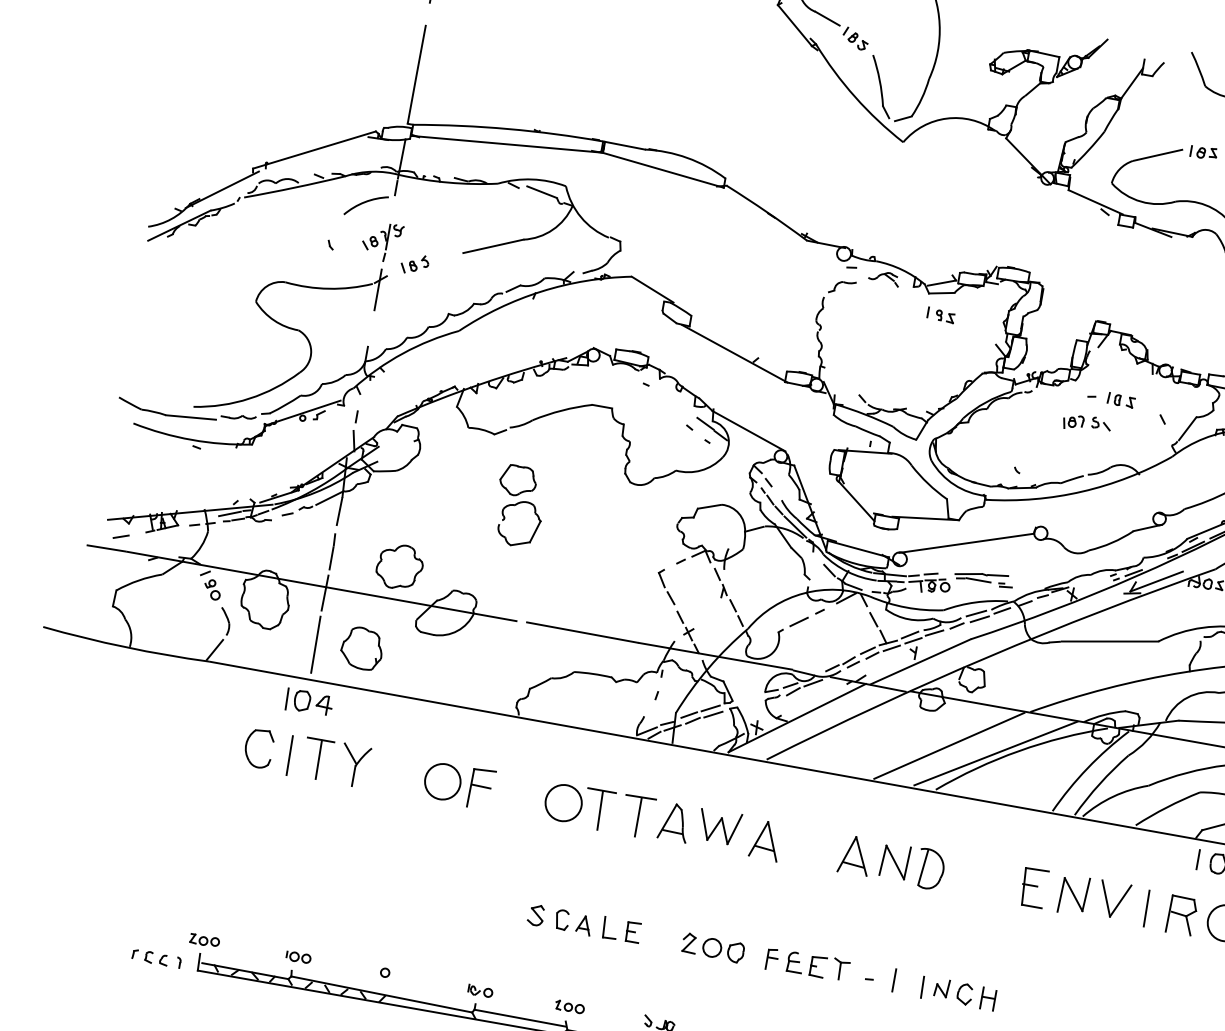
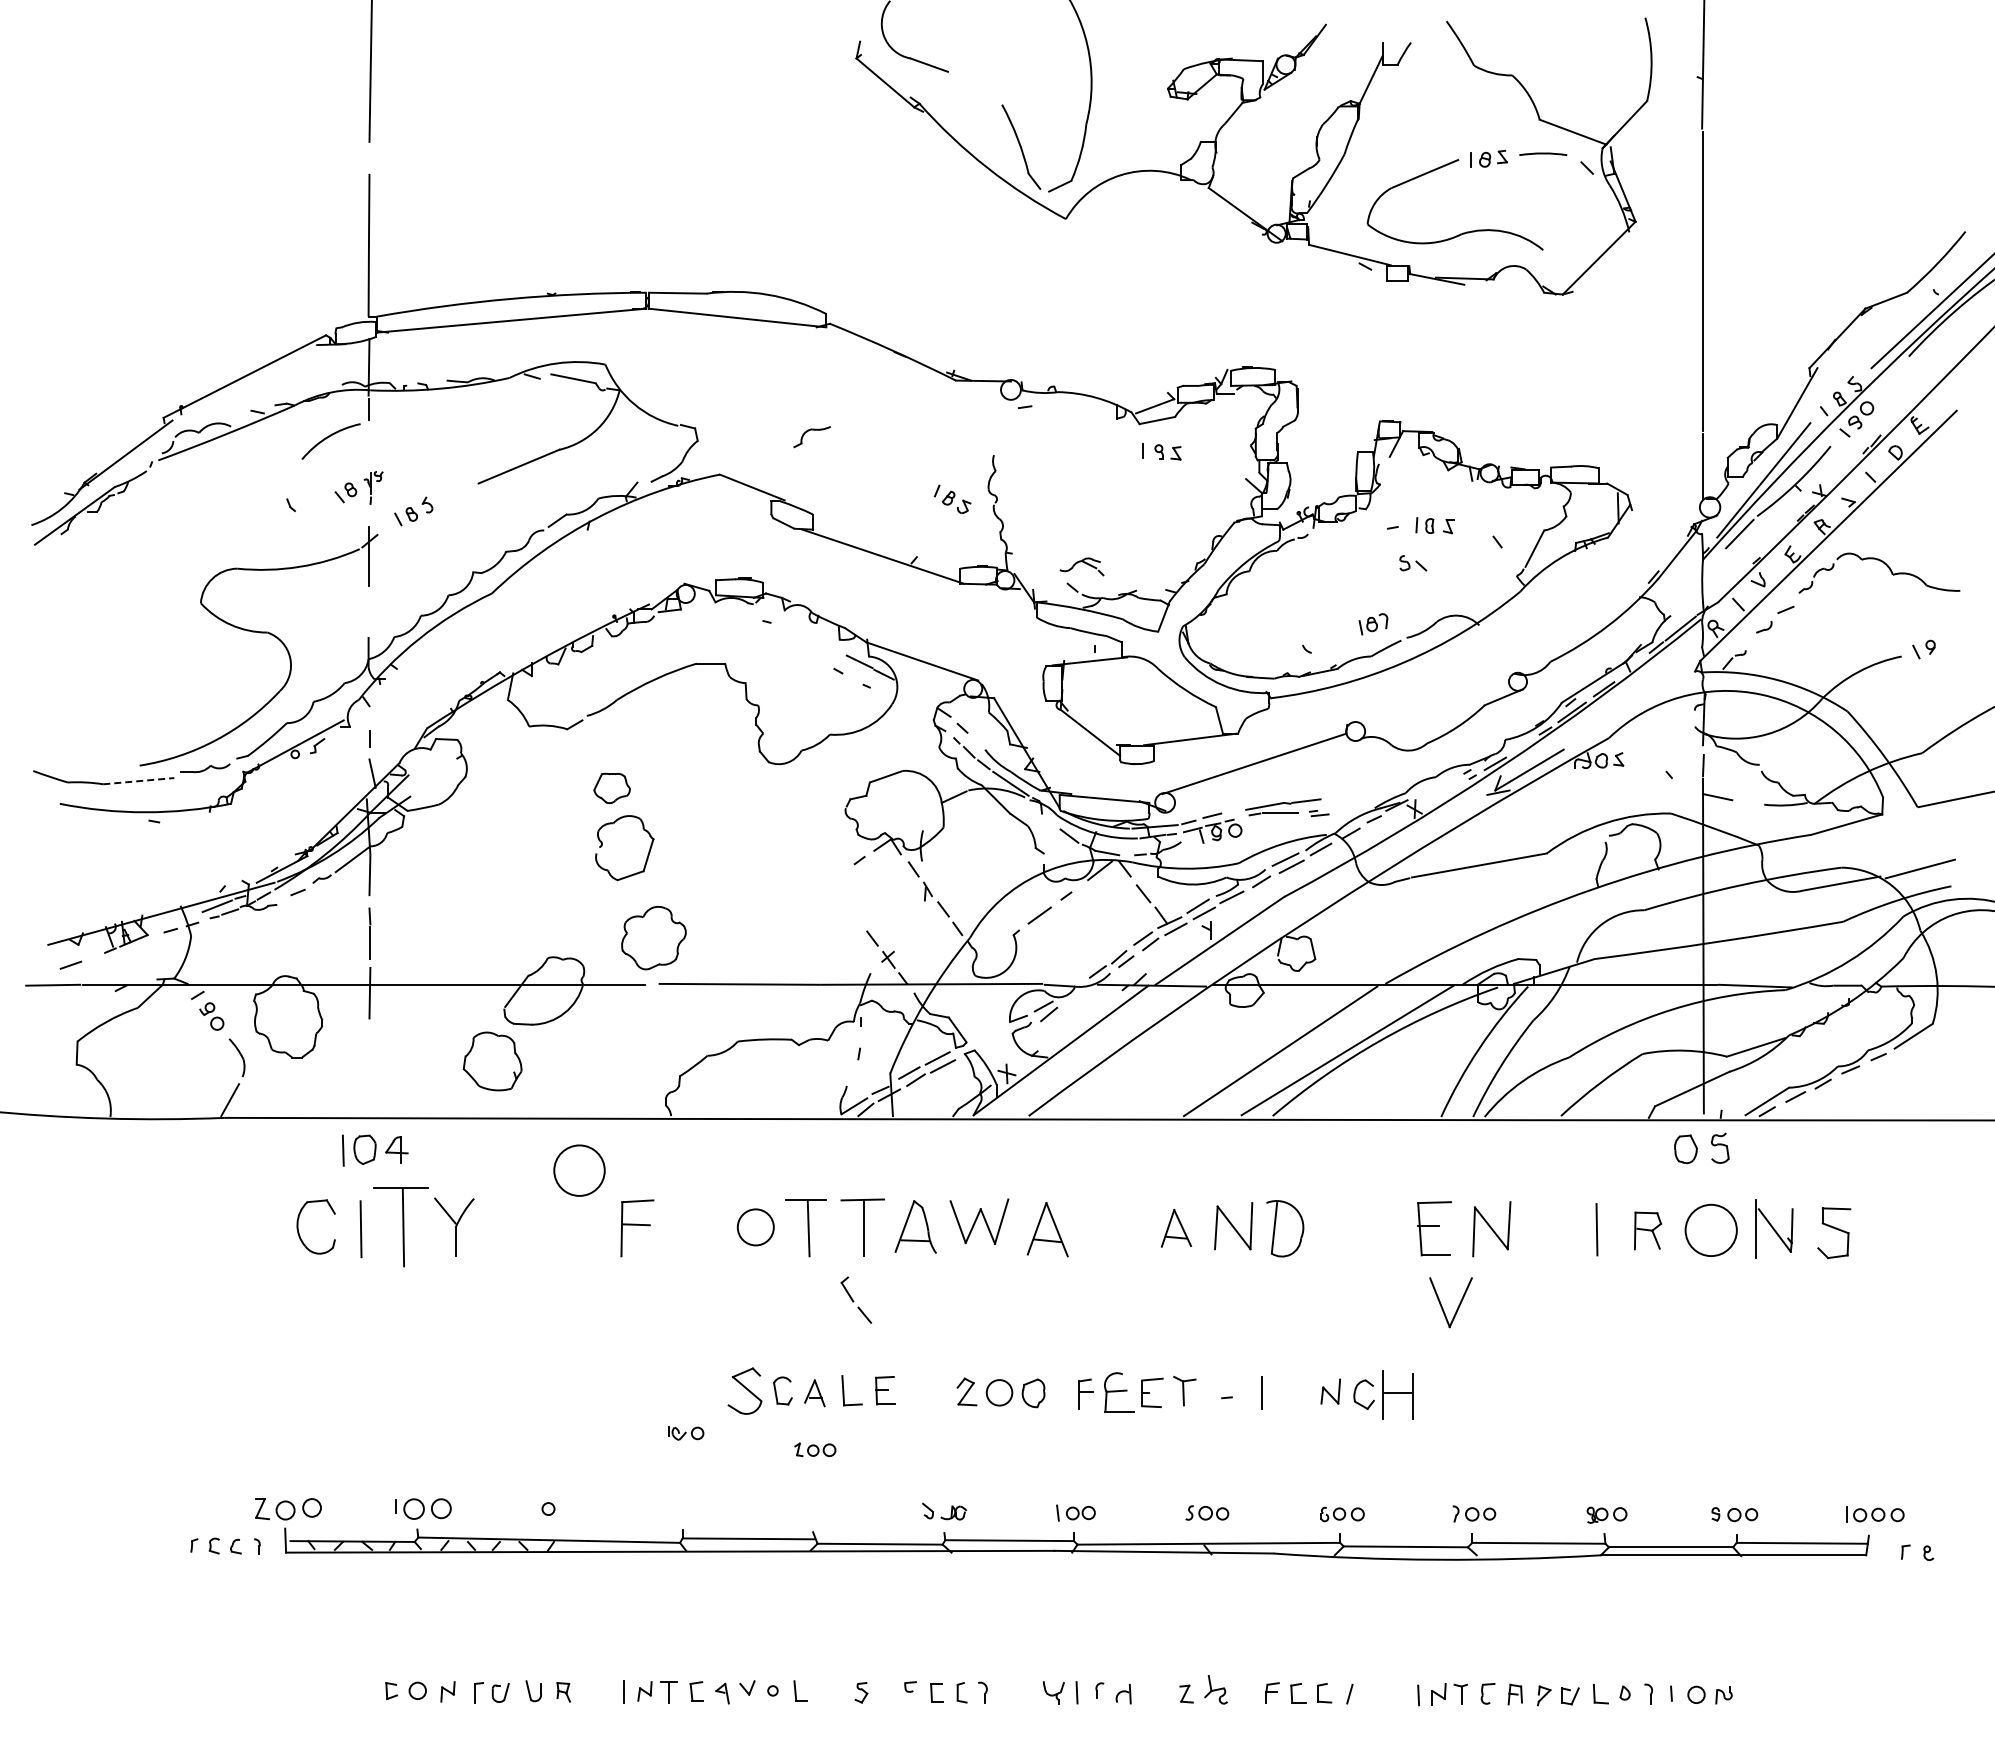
part: (855, 38) -> (952, 498), moved
part: (389, 242) -> (373, 487), size x0.6
part: (883, 277) -> (1081, 566), moved
part: (839, 283) -> (807, 432), moved
line: (190, 417) -> (138, 781), solid -> dashed
part: (1073, 422) -> (1373, 624), moved
part: (517, 480) -> (611, 788), size x0.7
part: (399, 567) -> (653, 938), moved
part: (666, 586) -> (855, 1299), moved
line: (315, 644) -> (369, 1067), removed
part: (362, 648) -> (492, 1061), moved
line: (813, 683) -> (1074, 997), removed
part: (317, 759) -> (400, 1227), size x1.4
circle: (442, 781) -> (579, 1170), moved
circle: (563, 803) -> (755, 1227), size x0.7
part: (855, 855) -> (1176, 1228), size x0.7
line: (1197, 859) -> (1656, 1148), removed
part: (1107, 900) -> (1442, 1305), moved
part: (536, 914) -> (745, 1390), size x1.6
part: (1181, 915) -> (1647, 1230), size x0.7
part: (204, 940) -> (288, 1508), size x1.6
part: (298, 957) -> (423, 1509), size x1.6
part: (795, 962) -> (1119, 1392), size x1.4
line: (921, 987) -> (1302, 1395), removed
part: (480, 991) -> (686, 1433), moved
part: (988, 999) -> (1398, 1395), size x1.6
part: (570, 1006) -> (815, 1449), moved

